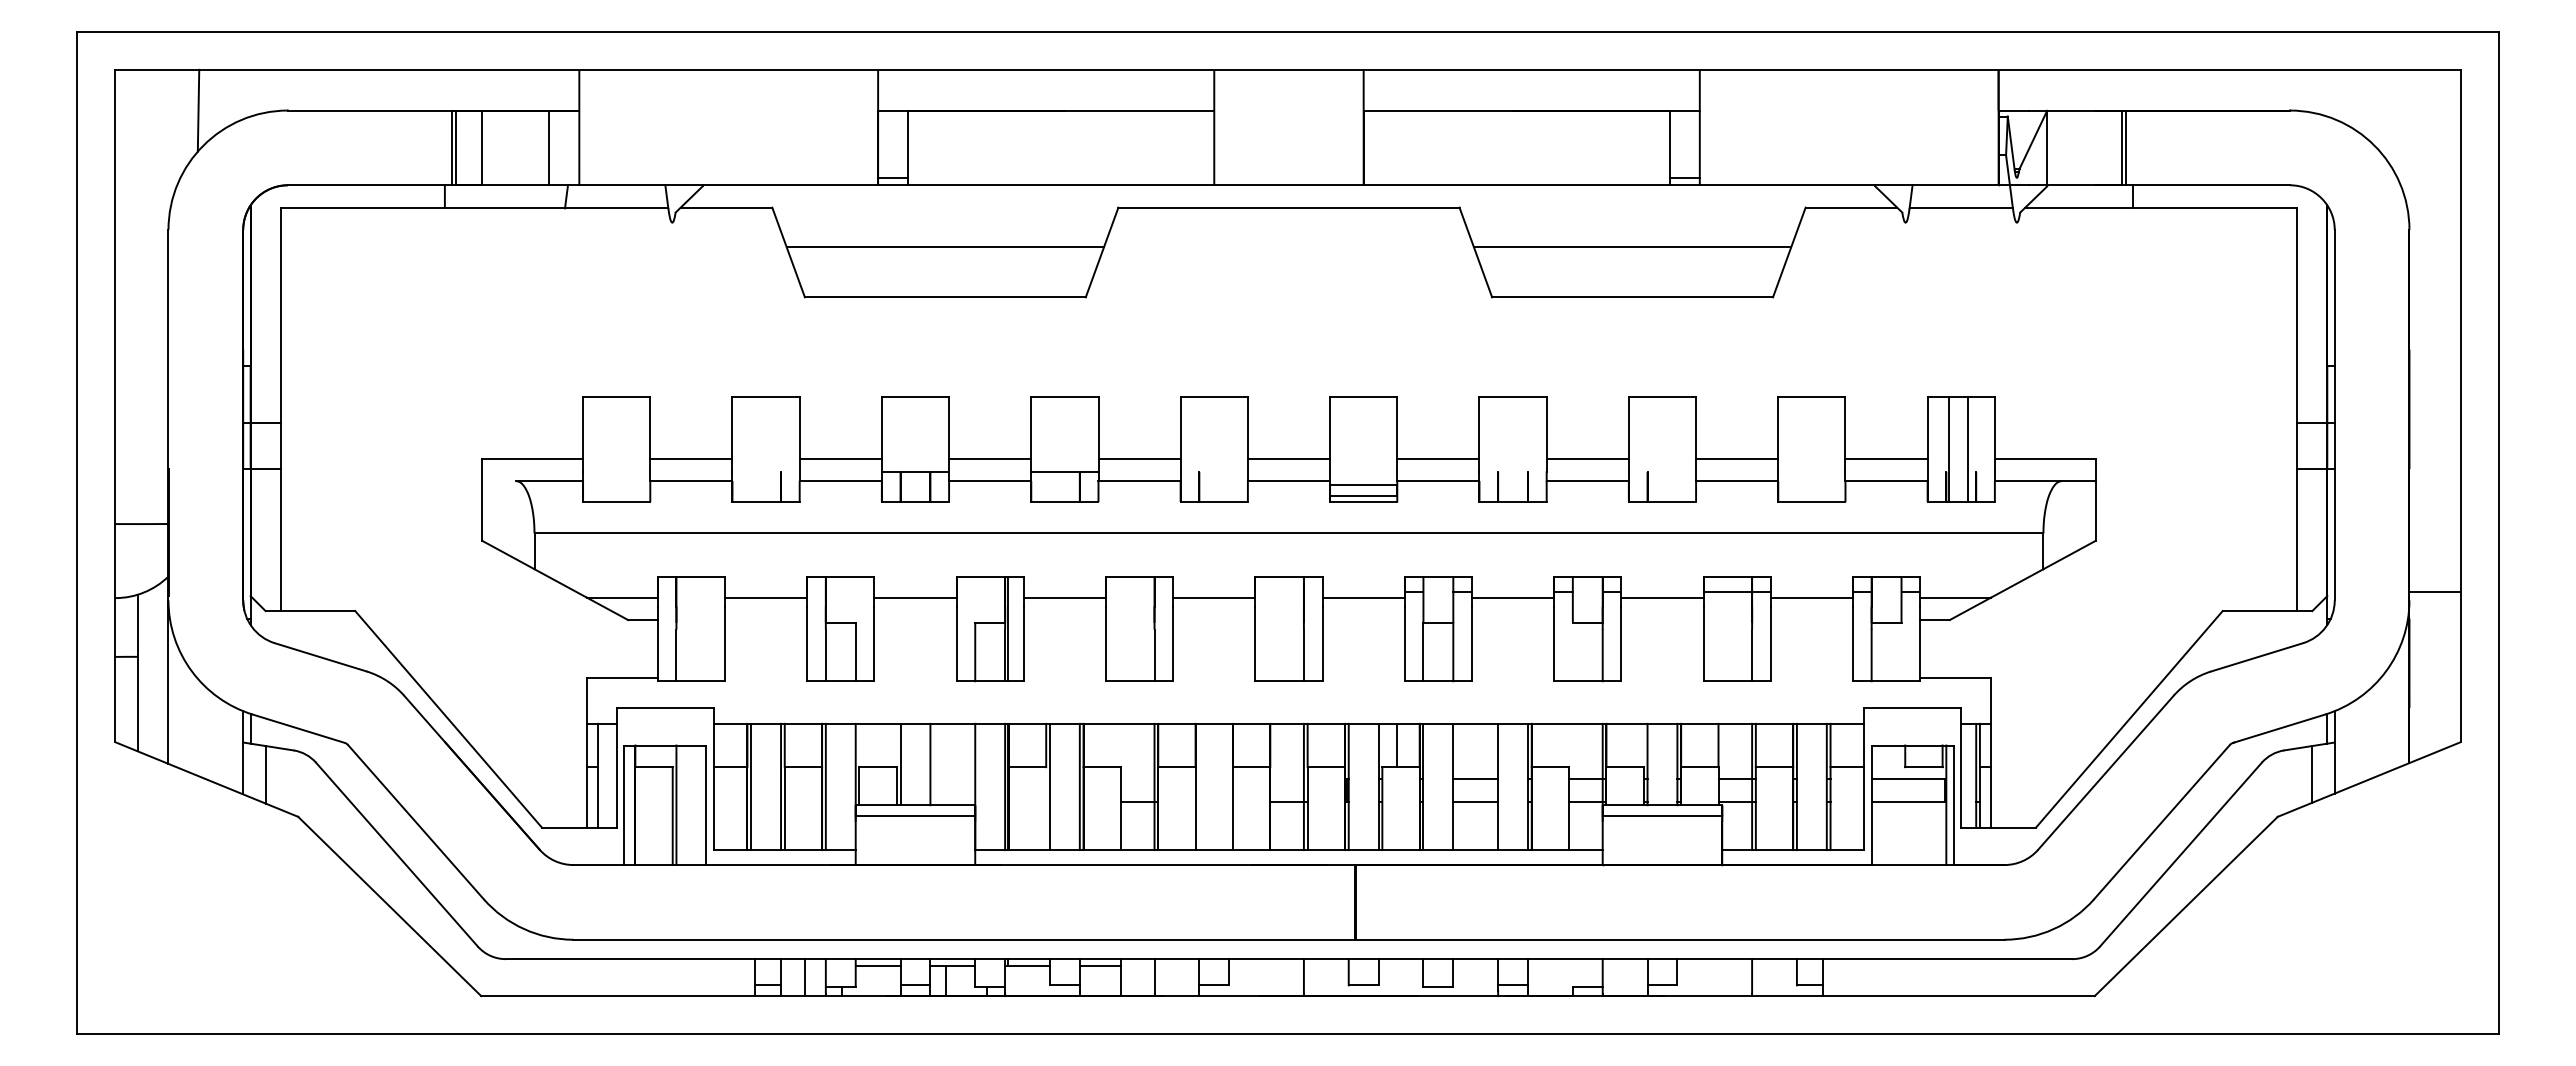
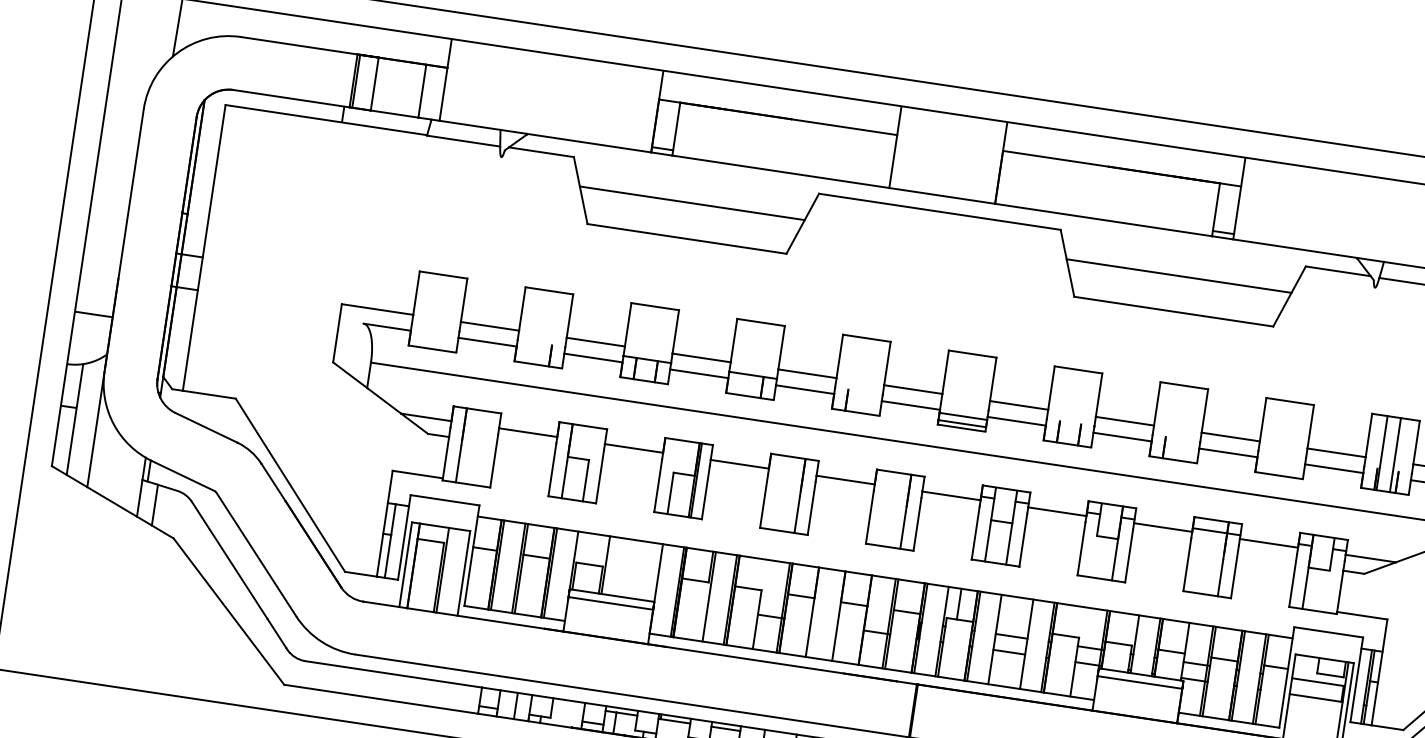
line: (930, 764) -> (627, 568), removed
line: (877, 965) -> (568, 705), removed

